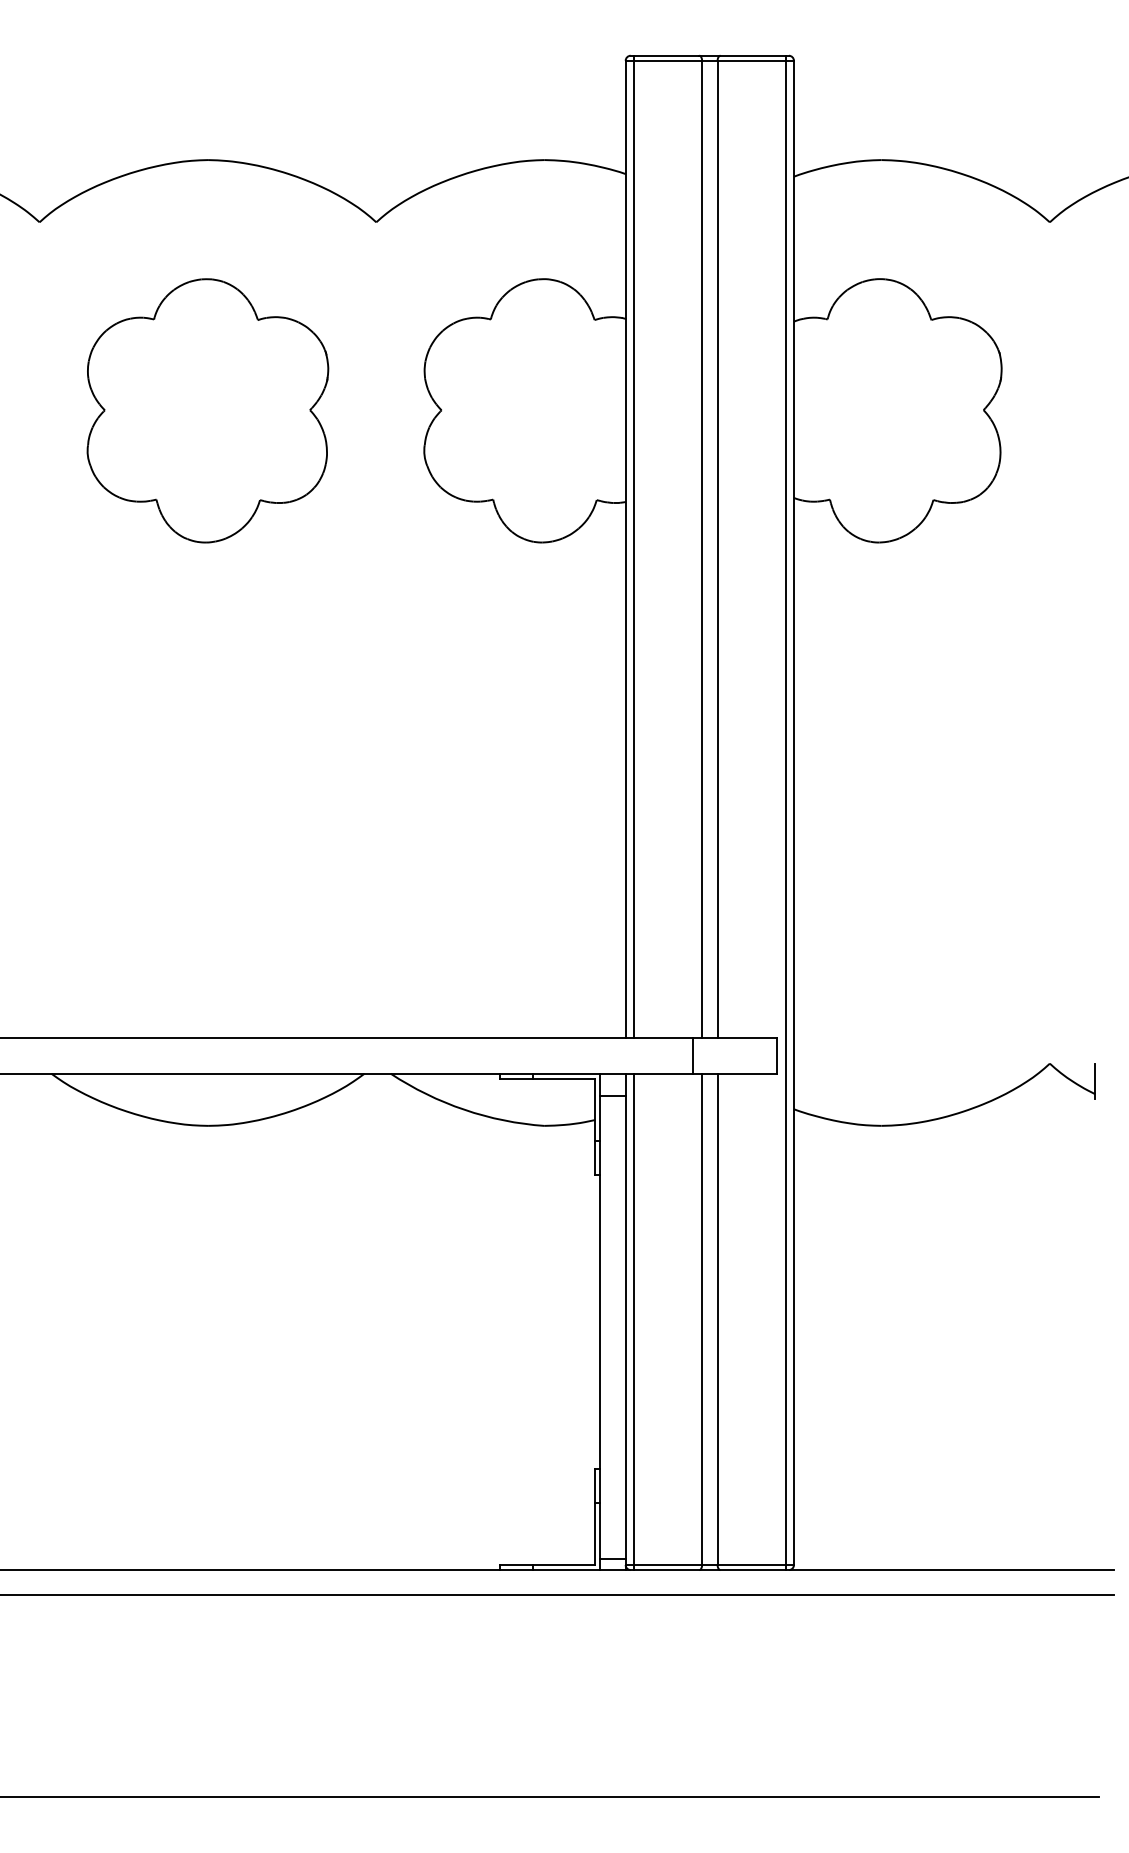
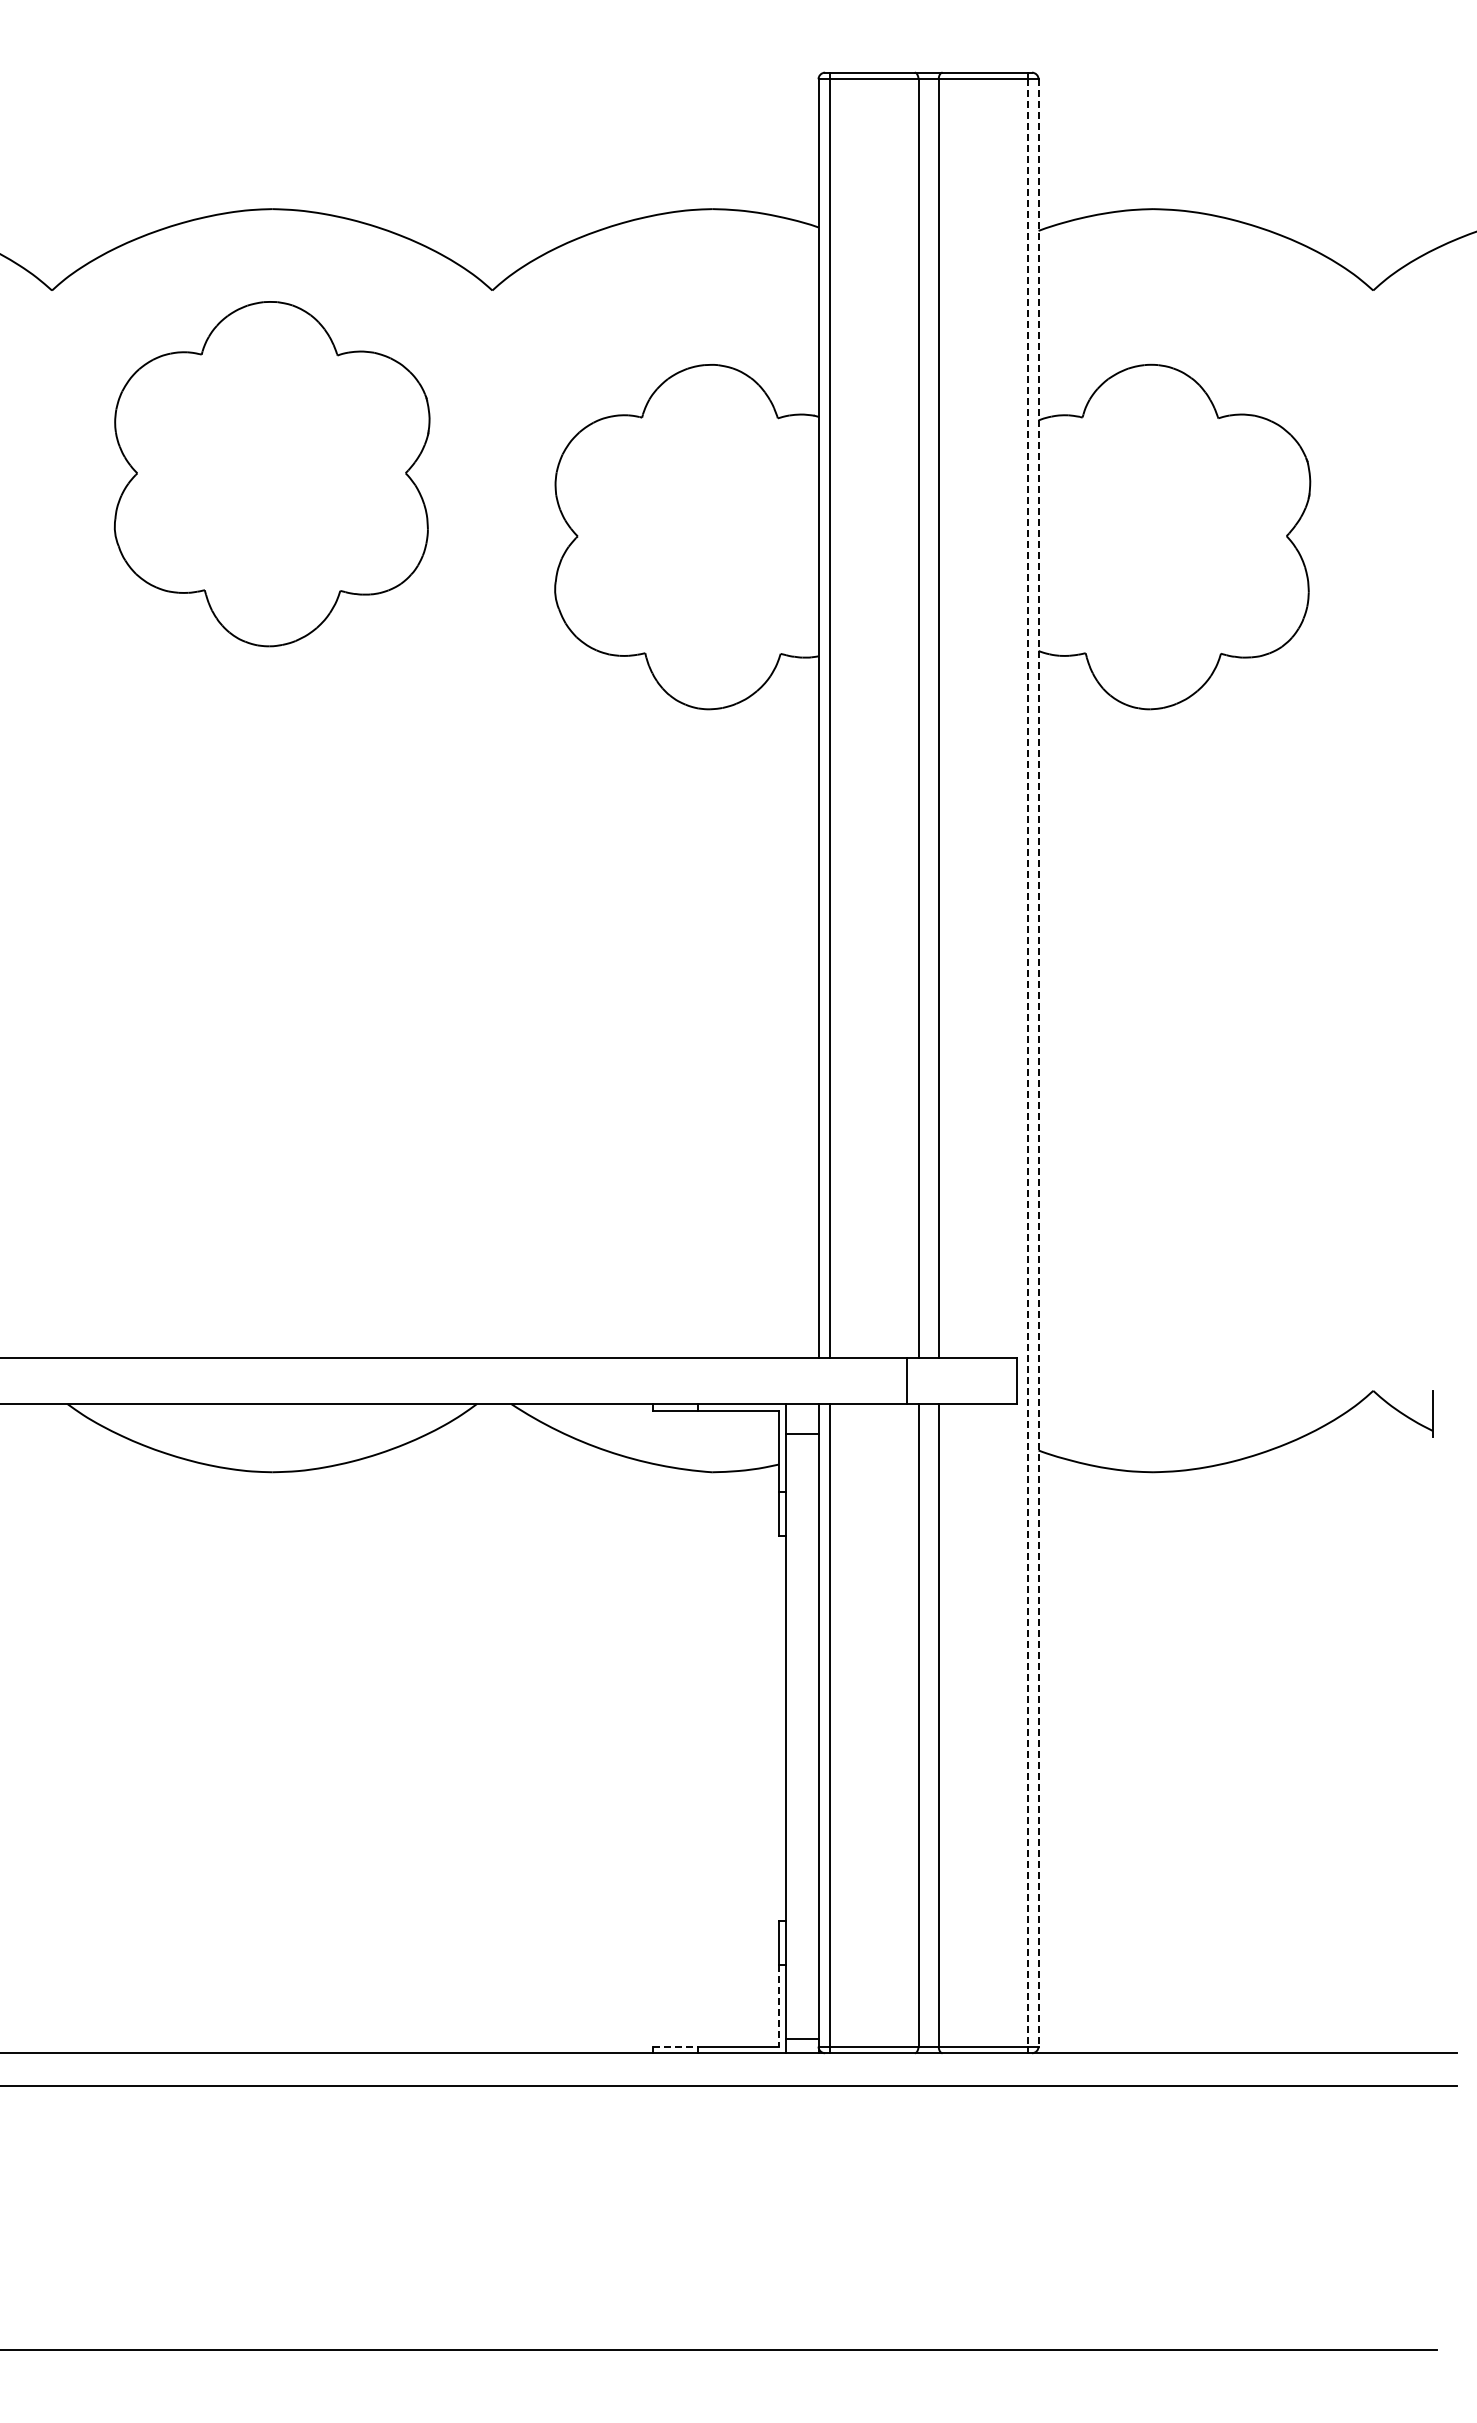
part: (207, 411) -> (271, 474), moved
line: (785, 812) -> (1027, 1062), solid -> dashed
line: (793, 812) -> (1038, 1062), solid -> dashed
line: (595, 1533) -> (778, 2005), solid -> dashed
line: (516, 1564) -> (675, 2046), solid -> dashed

